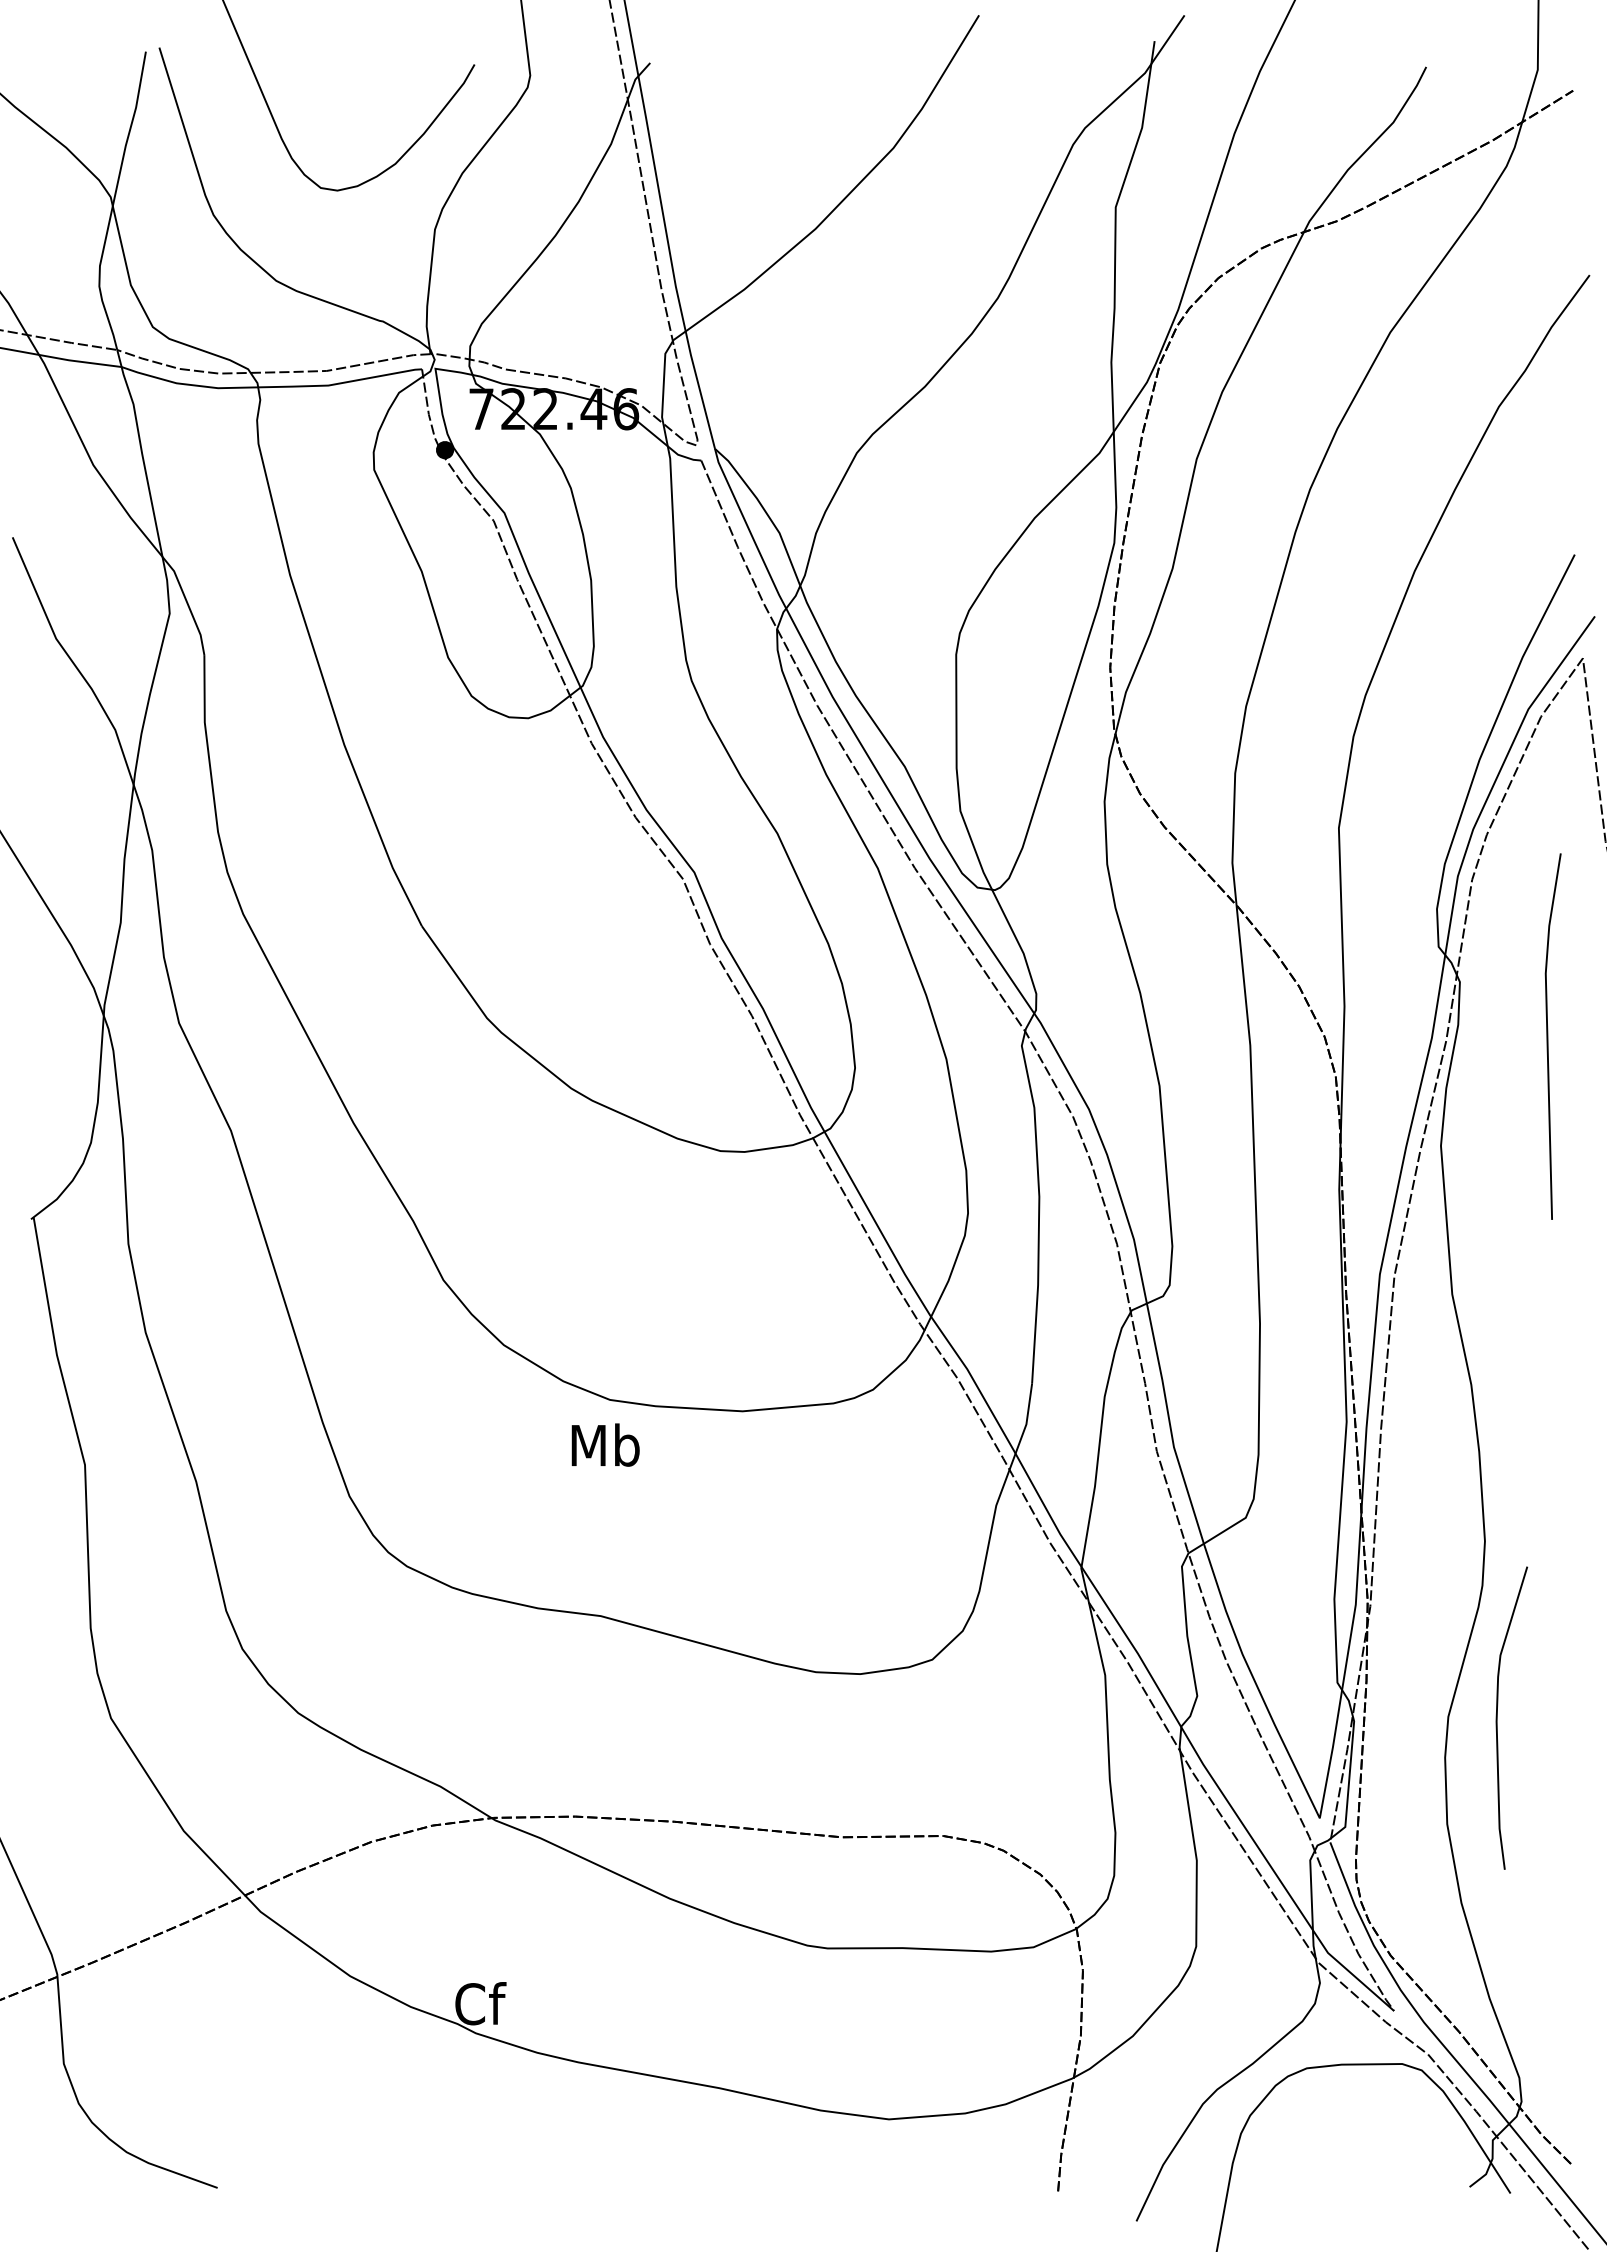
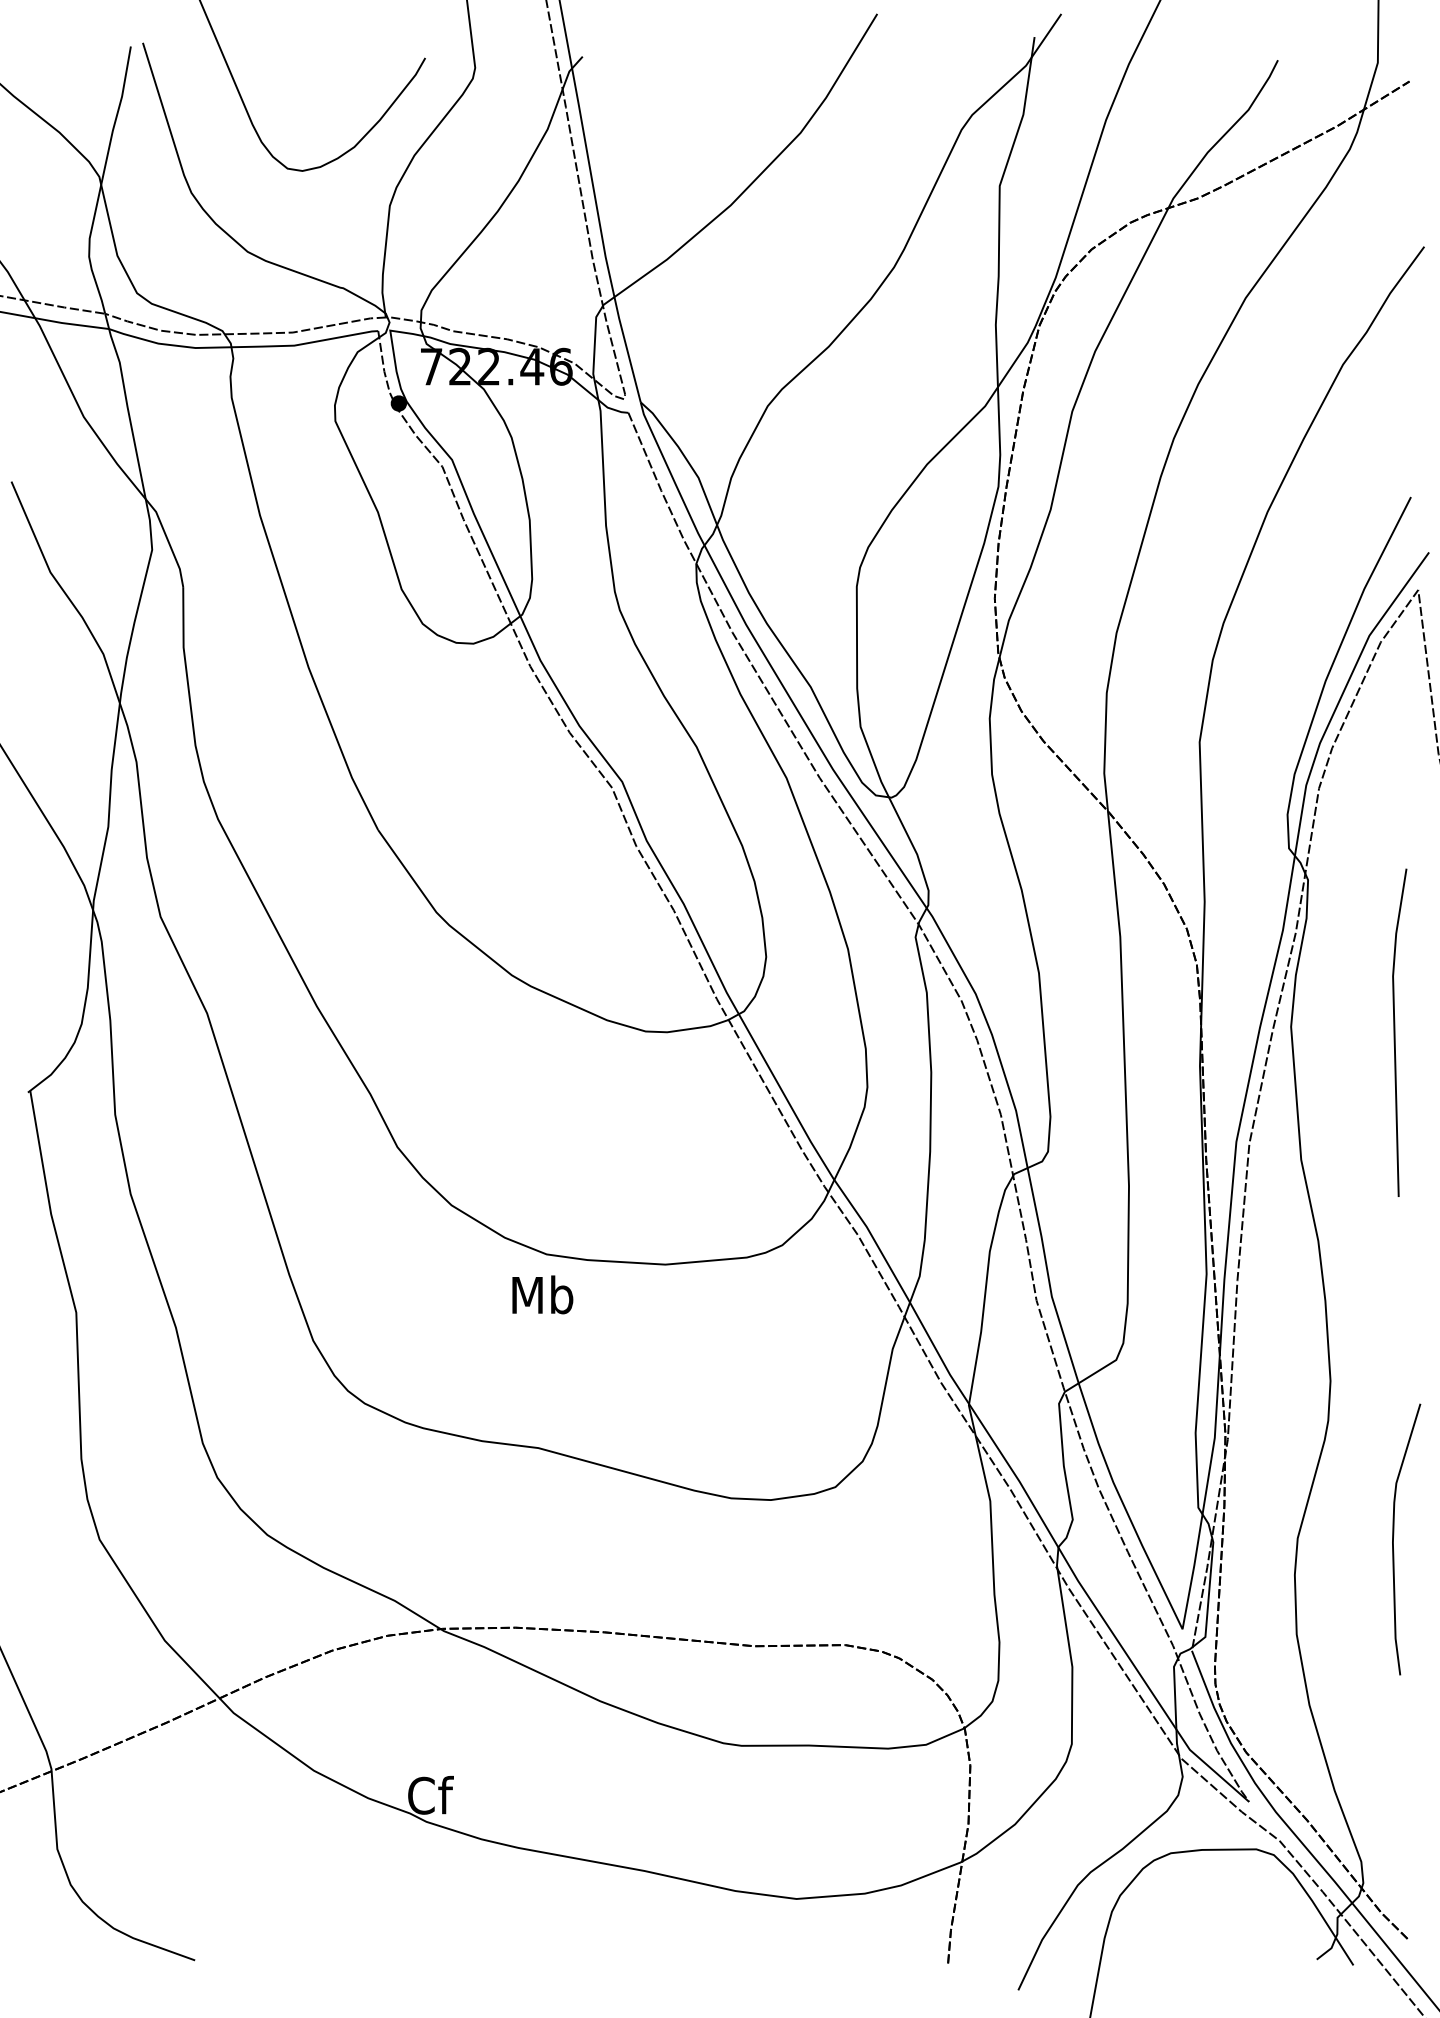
line: (1548, 1036) -> (1395, 1032), moved
curve: (1497, 1717) -> (1393, 1538), moved

